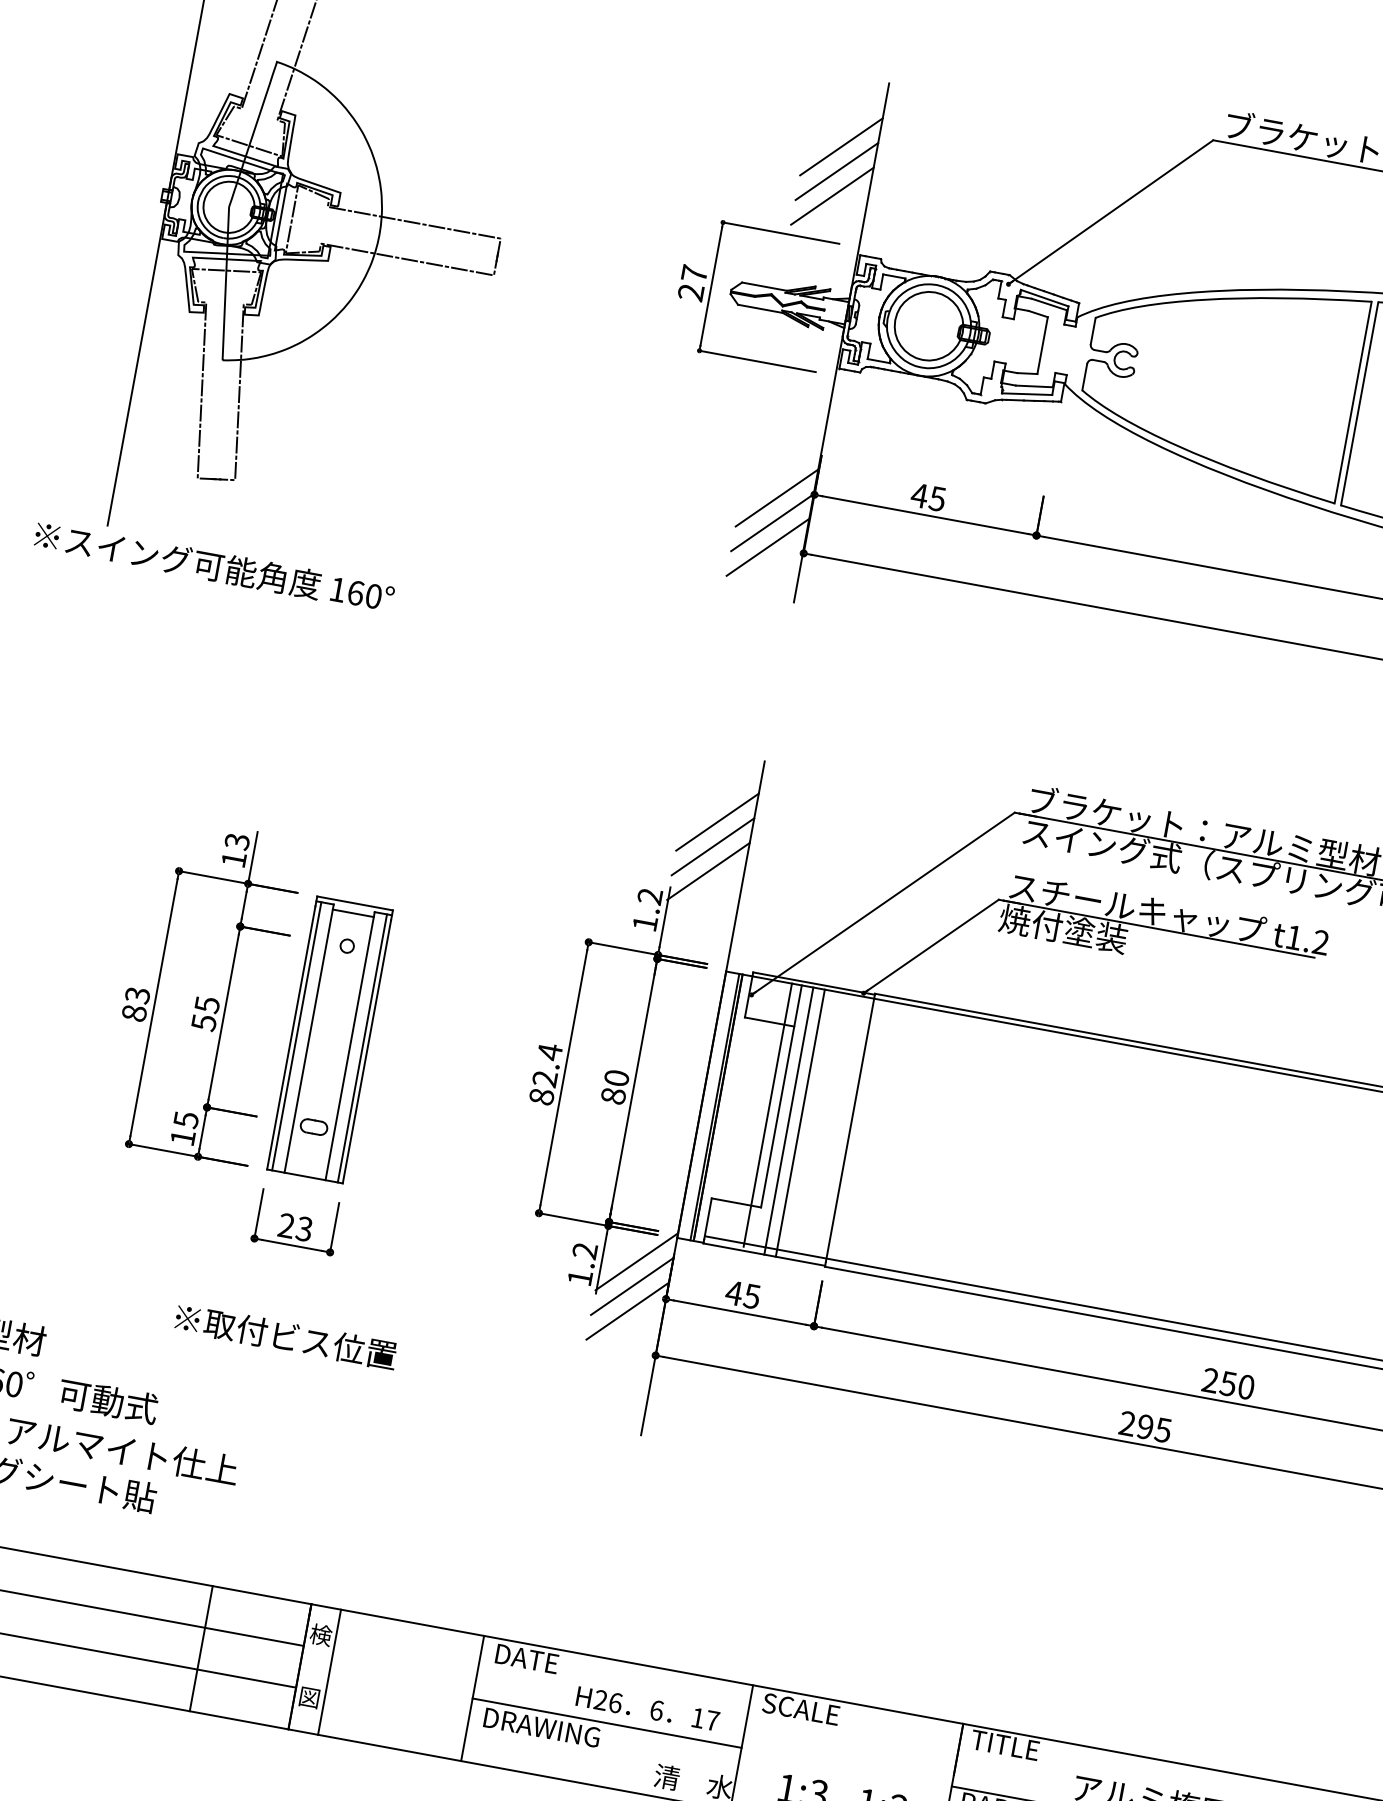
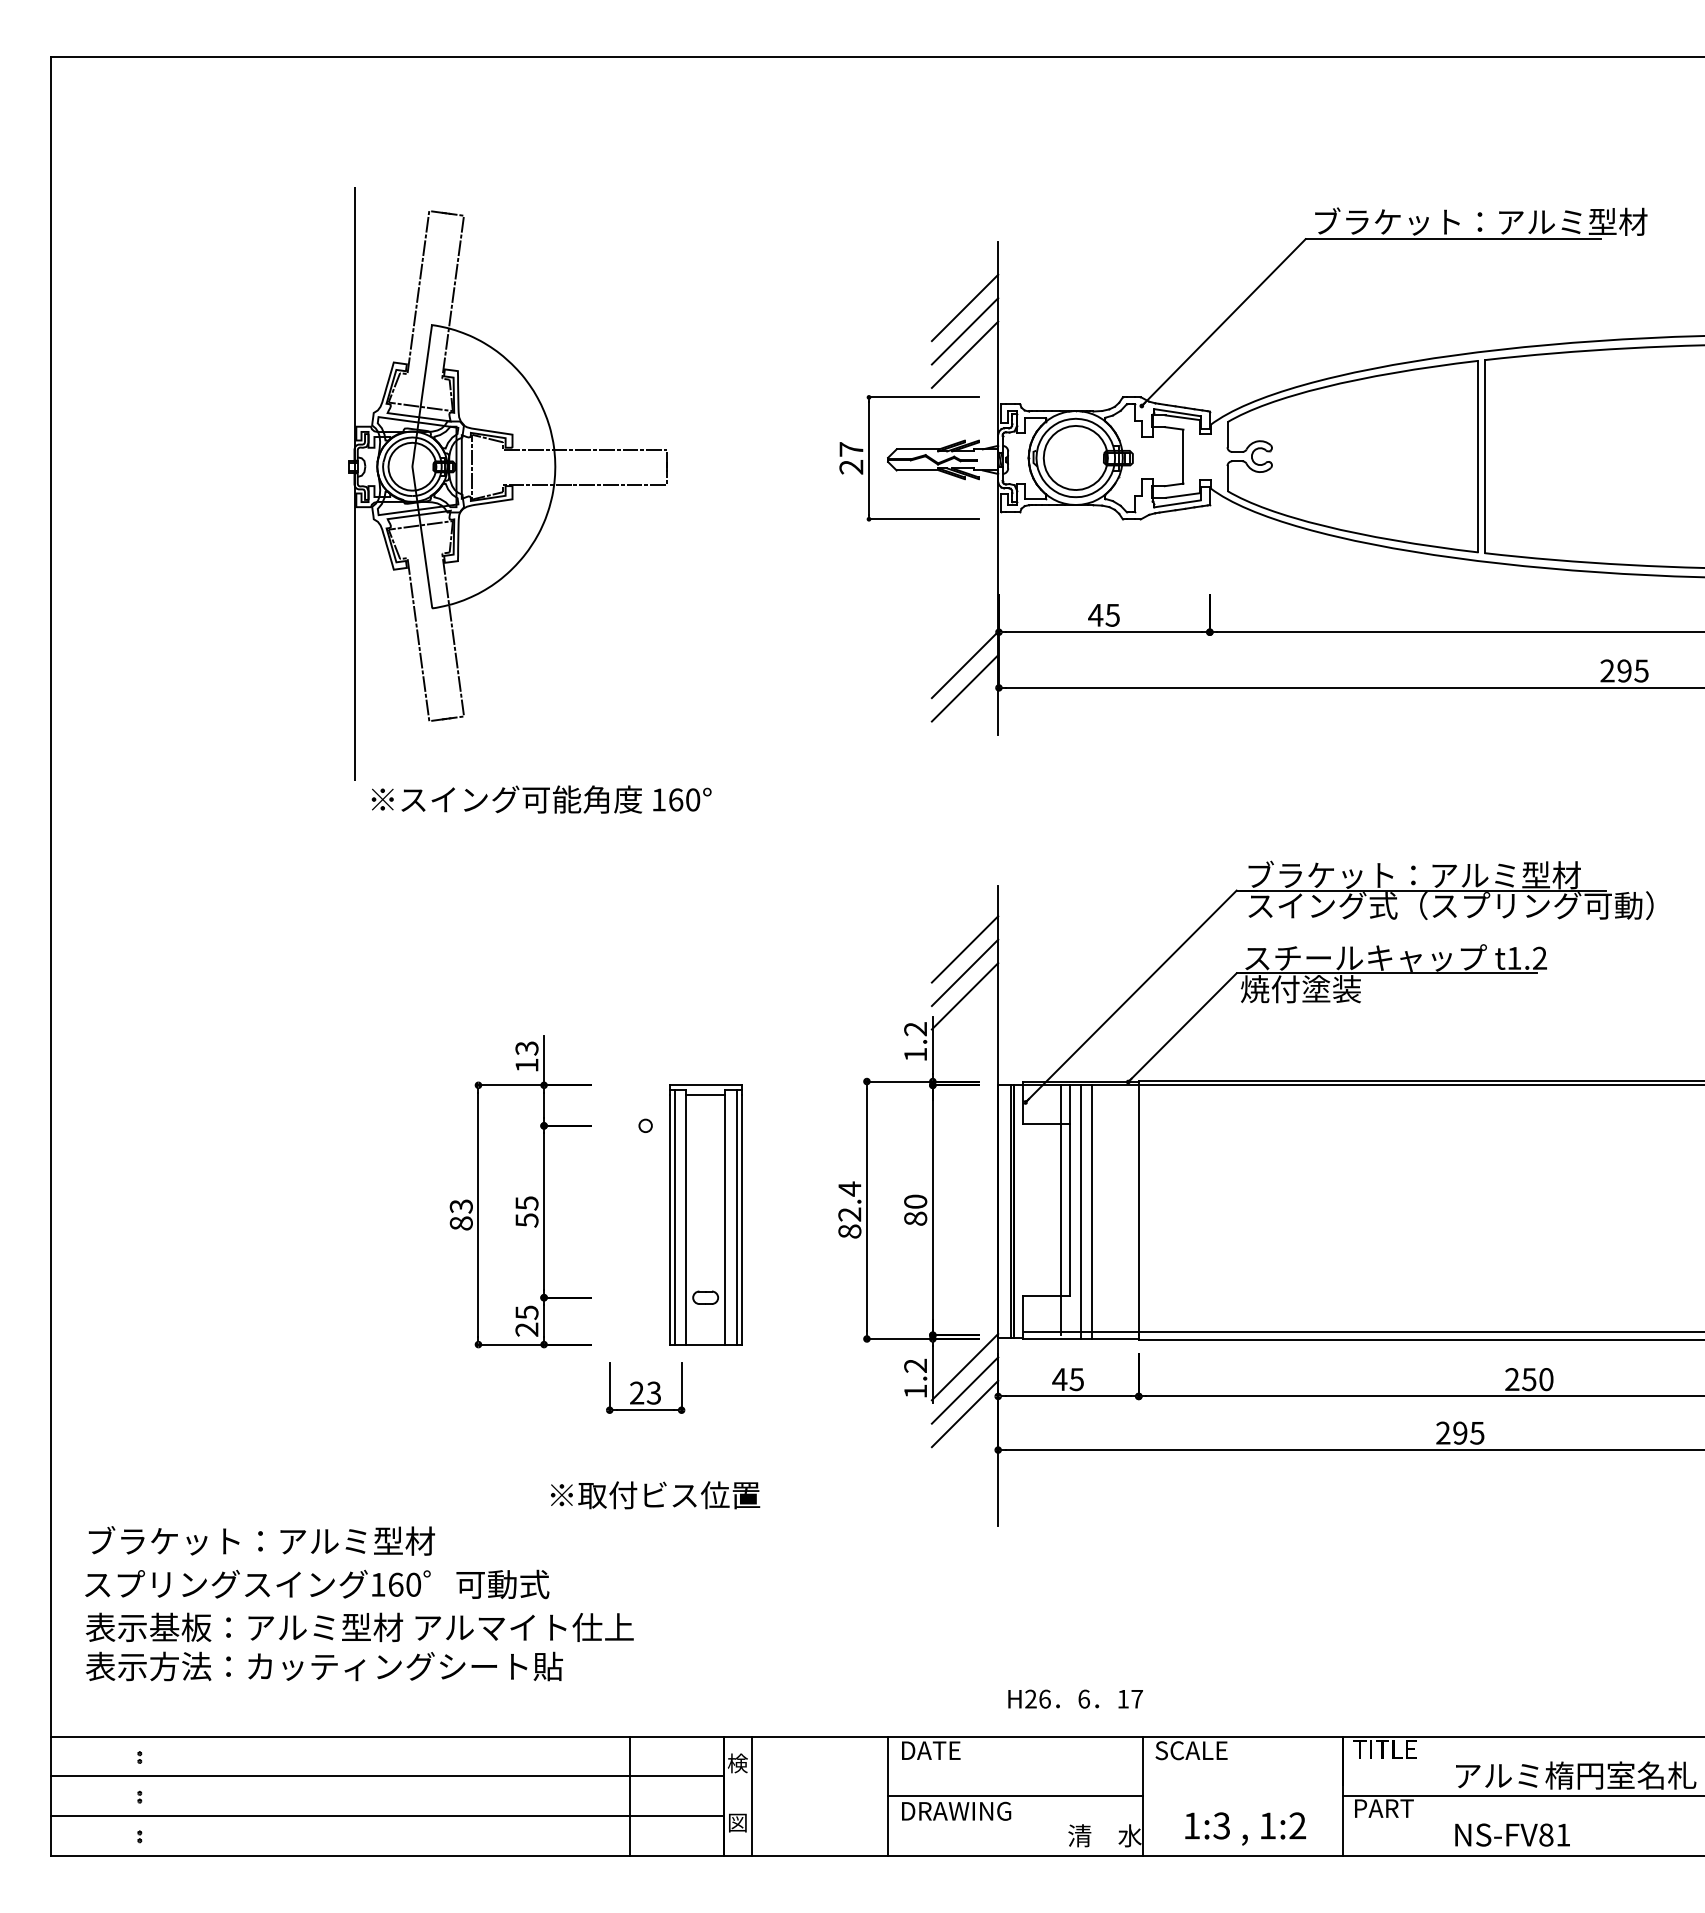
line: (776, 497) -> (964, 641), removed
text: (214, 566) -> (541, 799), moved
part: (329, 1039) -> (705, 1214), moved
text: (182, 1137) -> (526, 1329), 15 -> 25
text: (647, 1708) -> (1075, 1698), moved

